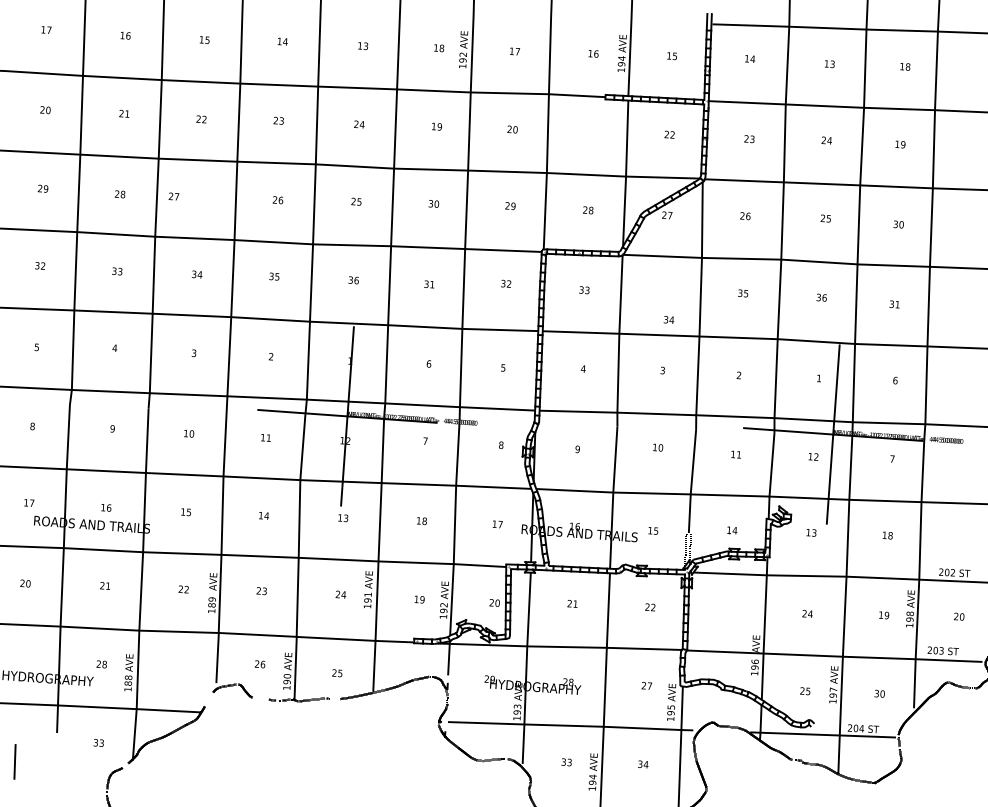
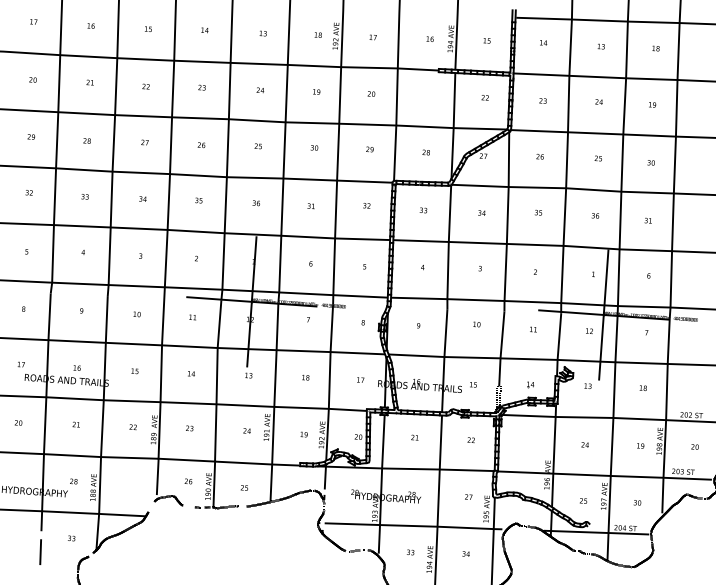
text: (173, 196) -> (144, 142), moved
text: (668, 319) -> (481, 212), moved
line: (14, 761) -> (40, 551), moved

